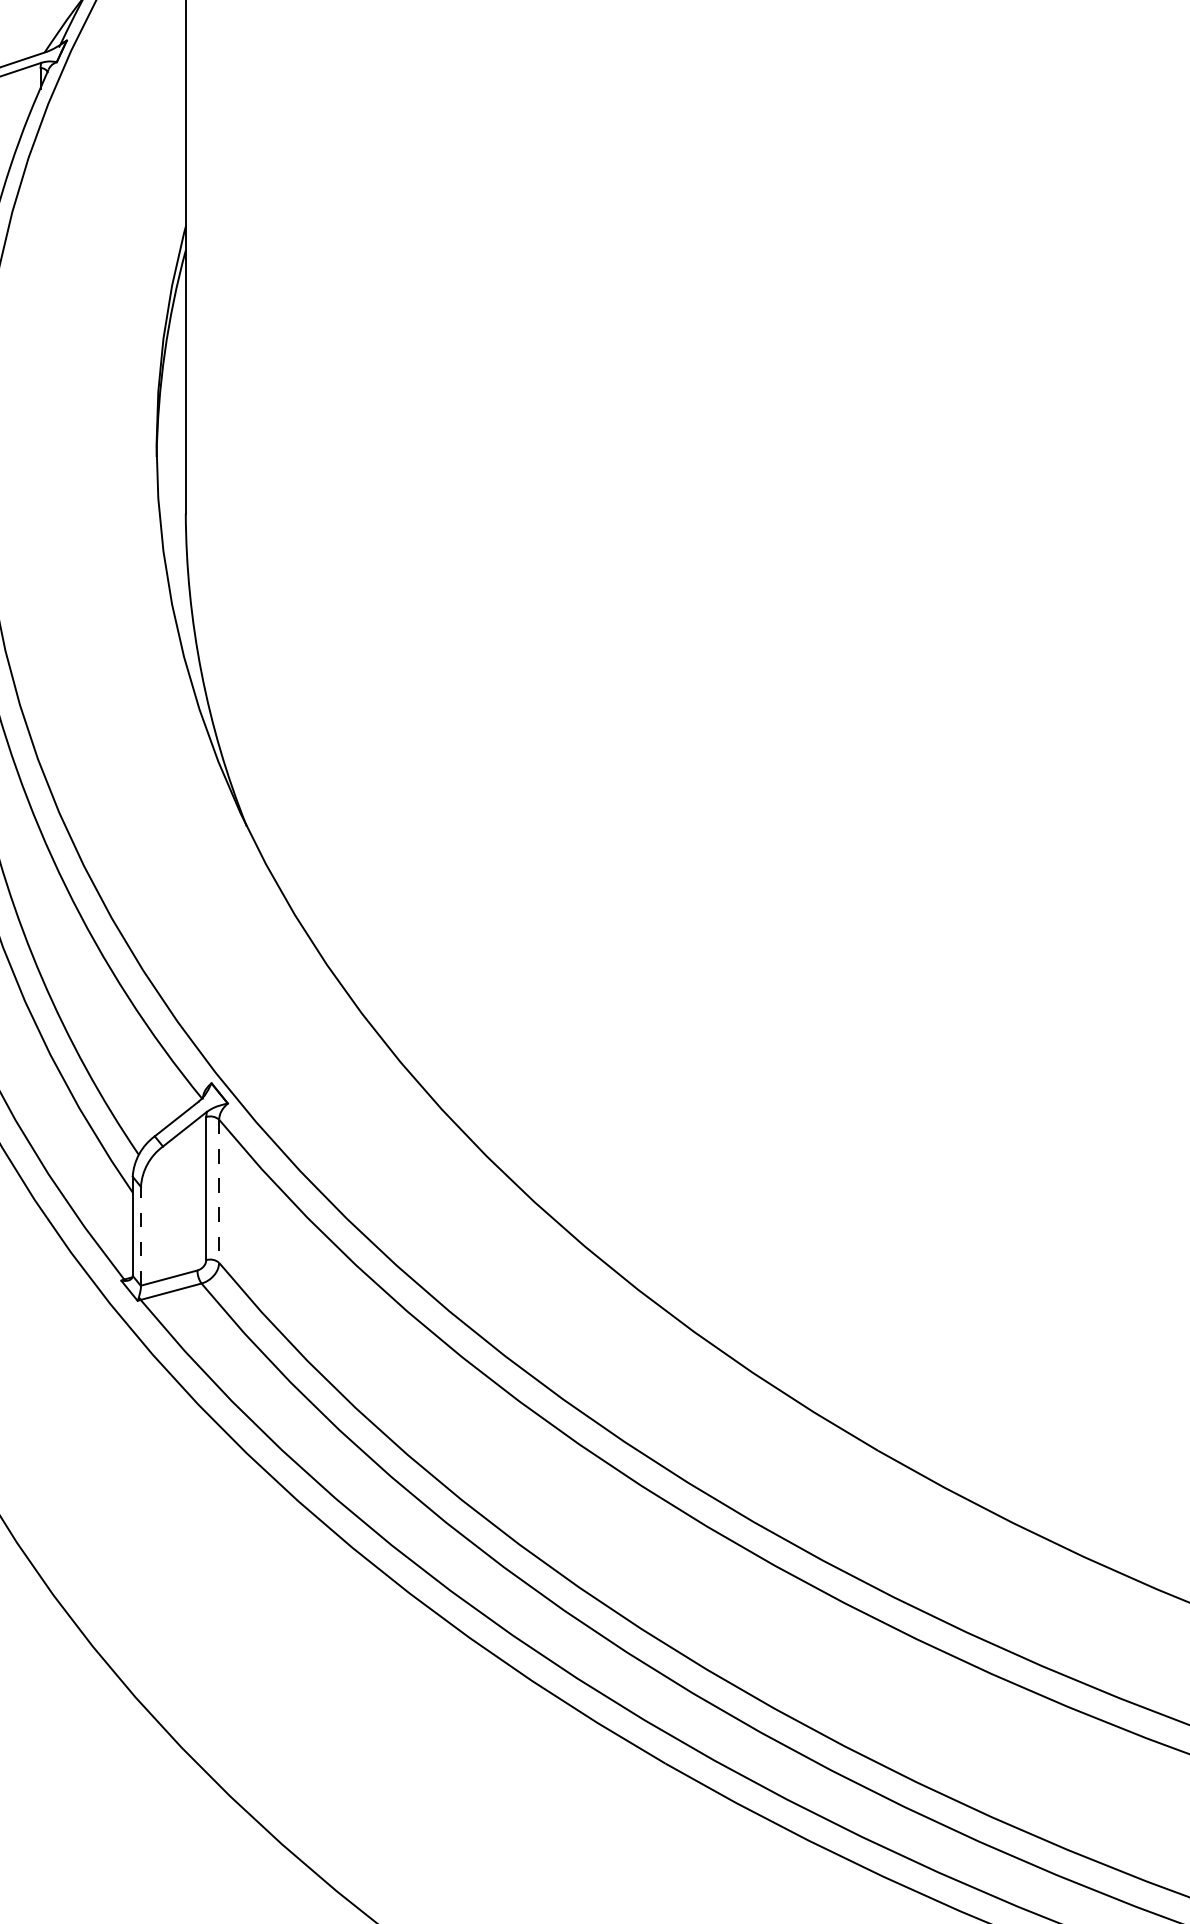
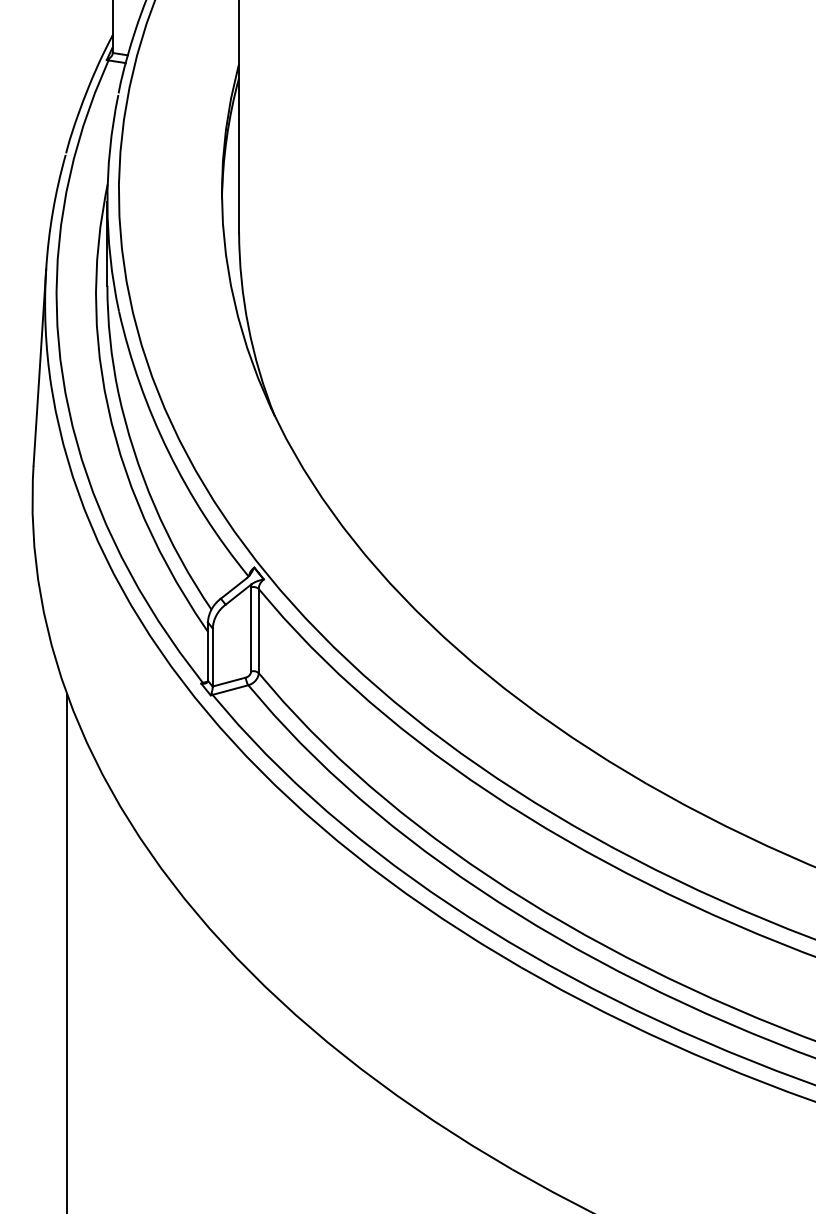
line: (218, 1192) -> (258, 631), dashed -> solid
line: (140, 1234) -> (212, 656), dashed -> solid

